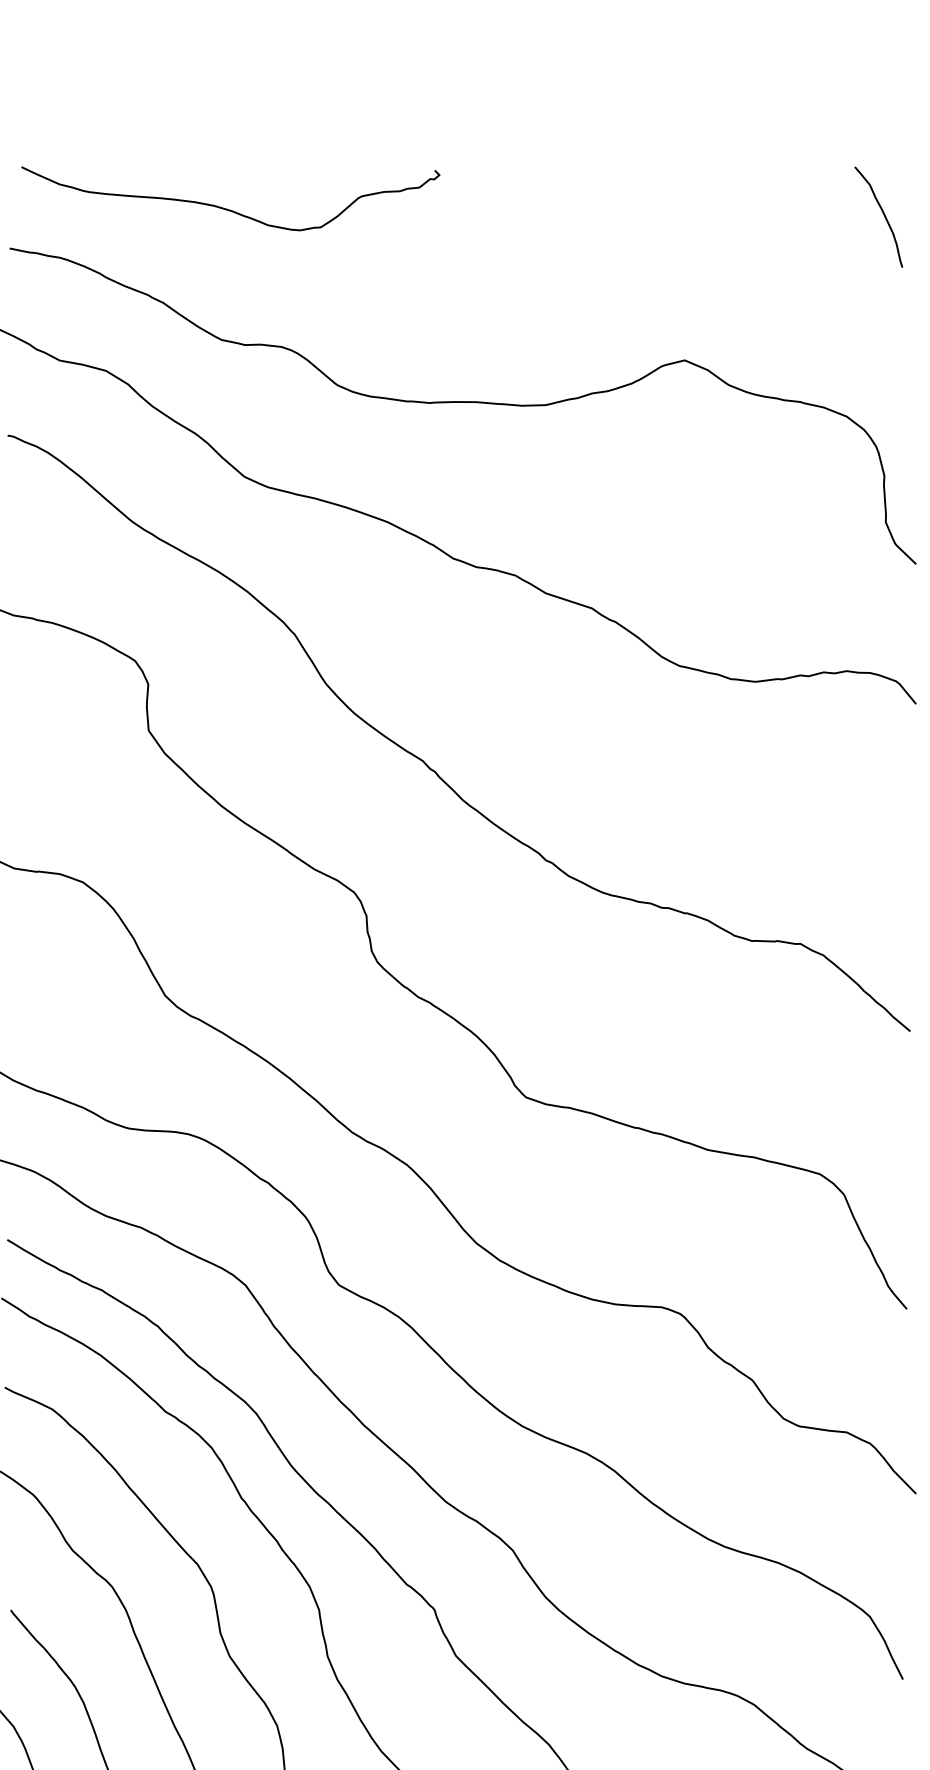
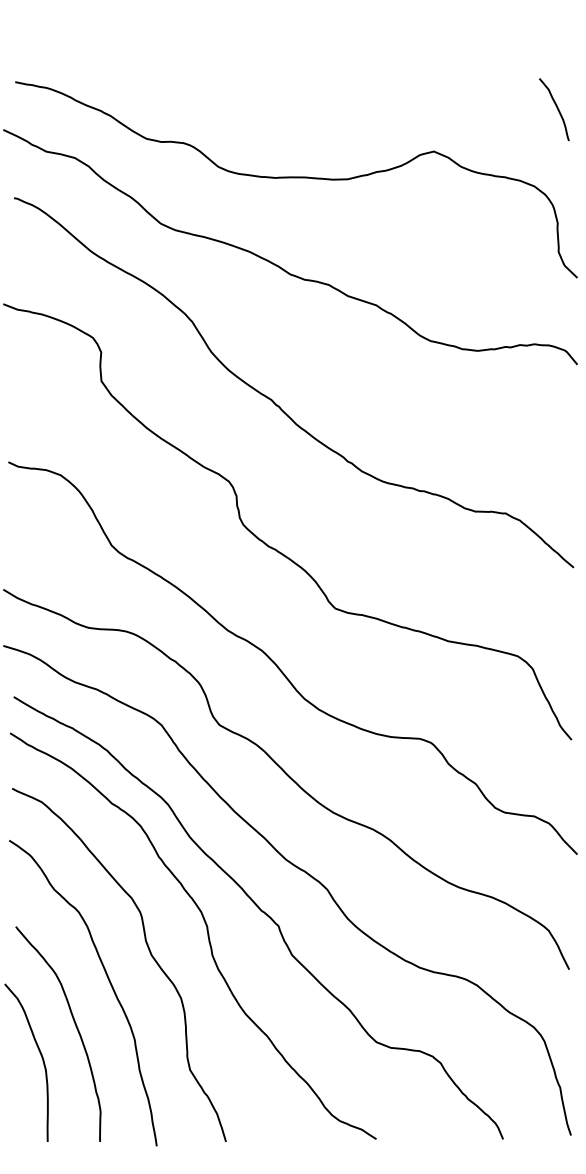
curve: (230, 208) -> (152, 57), removed
curve: (882, 215) -> (556, 108), moved

